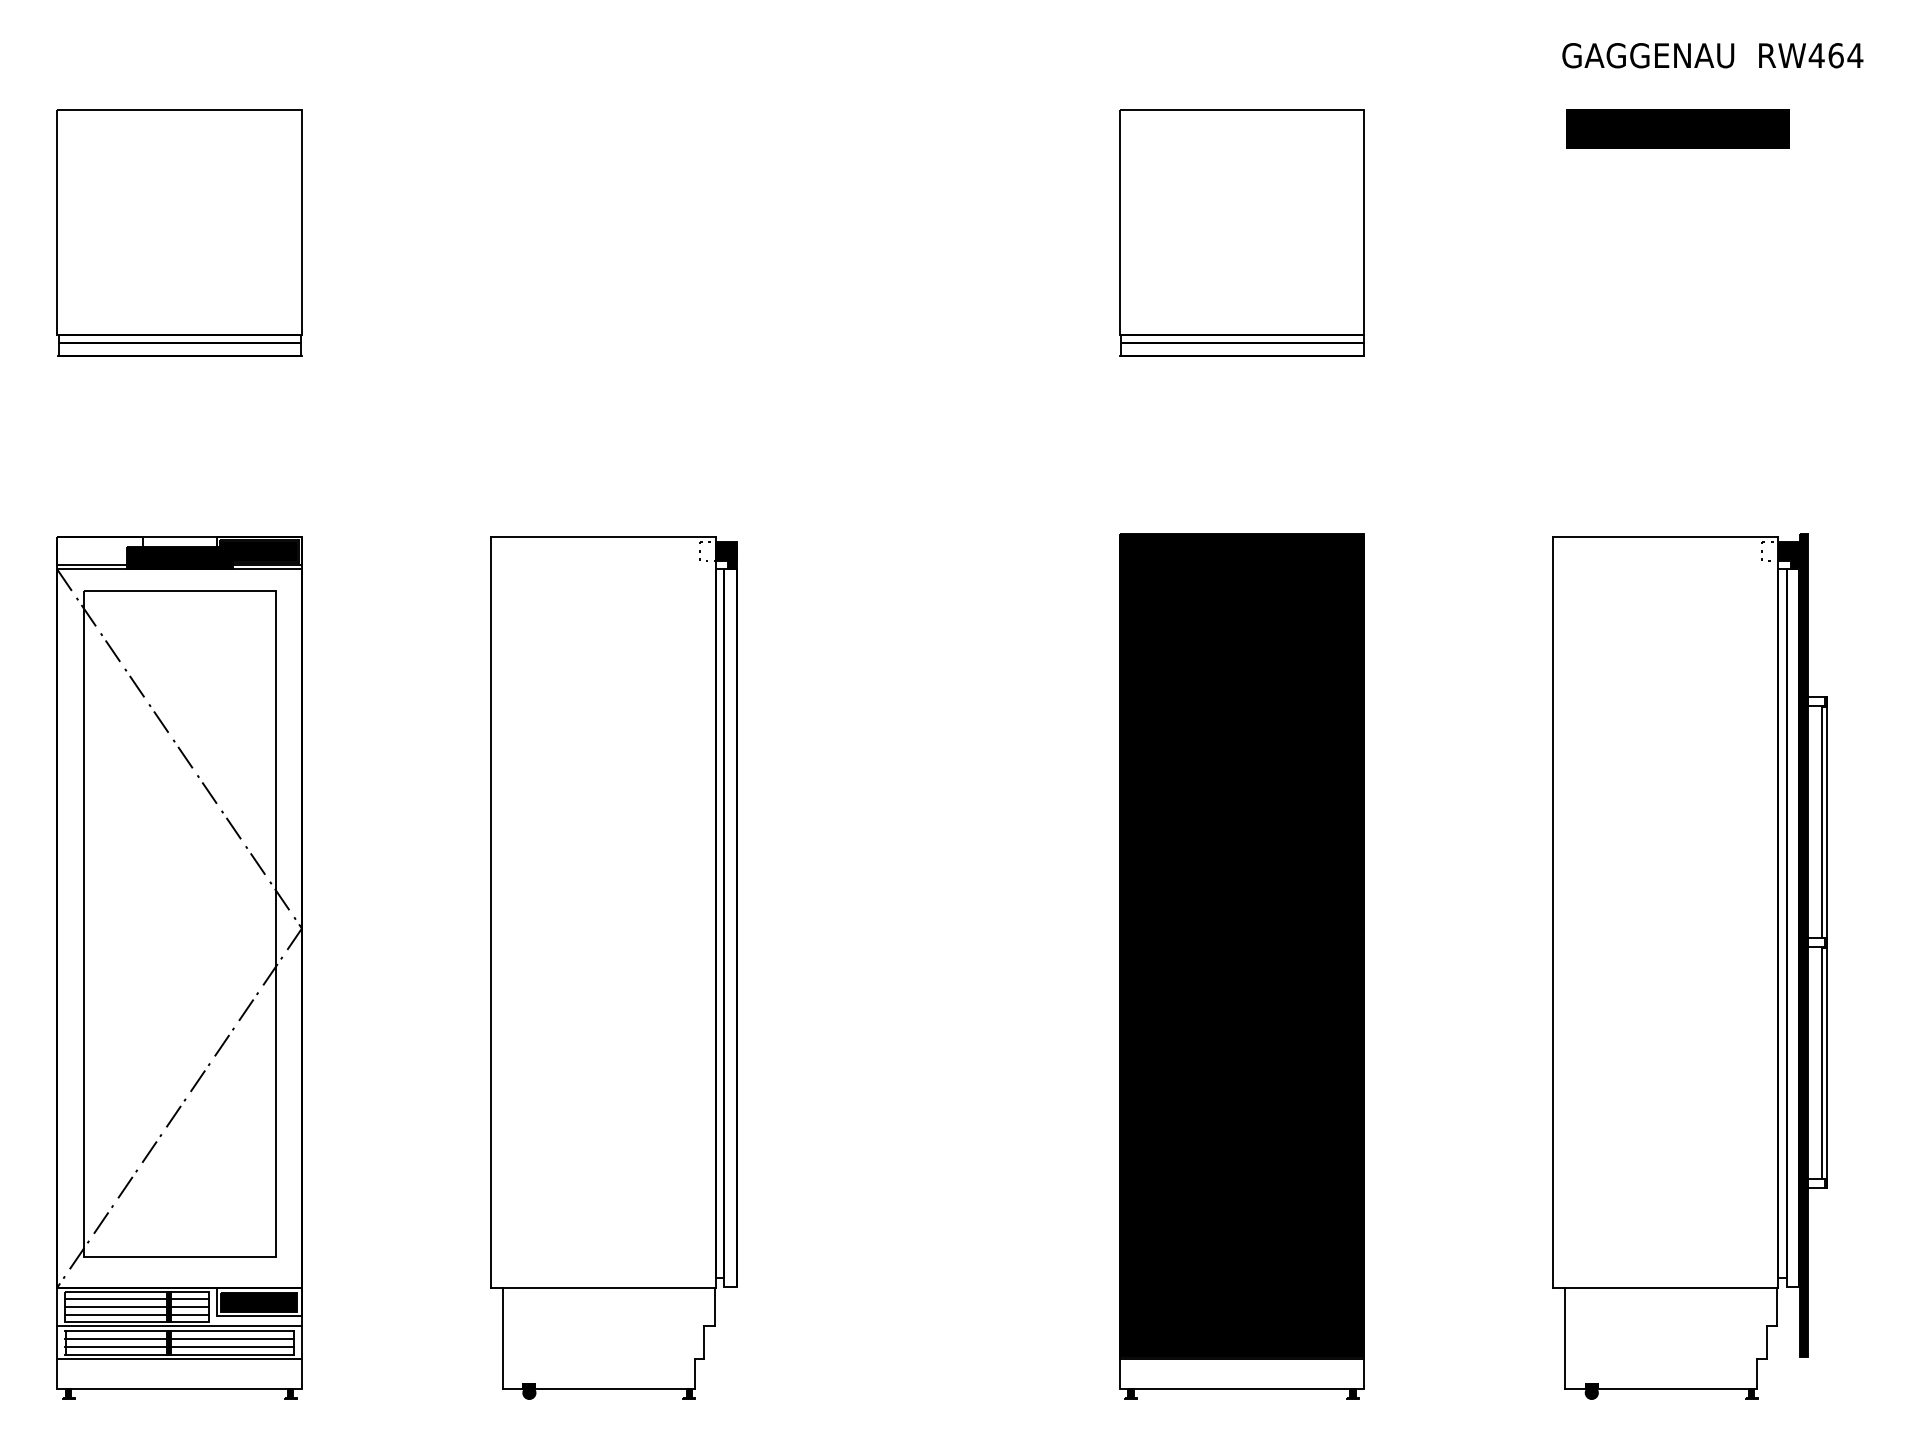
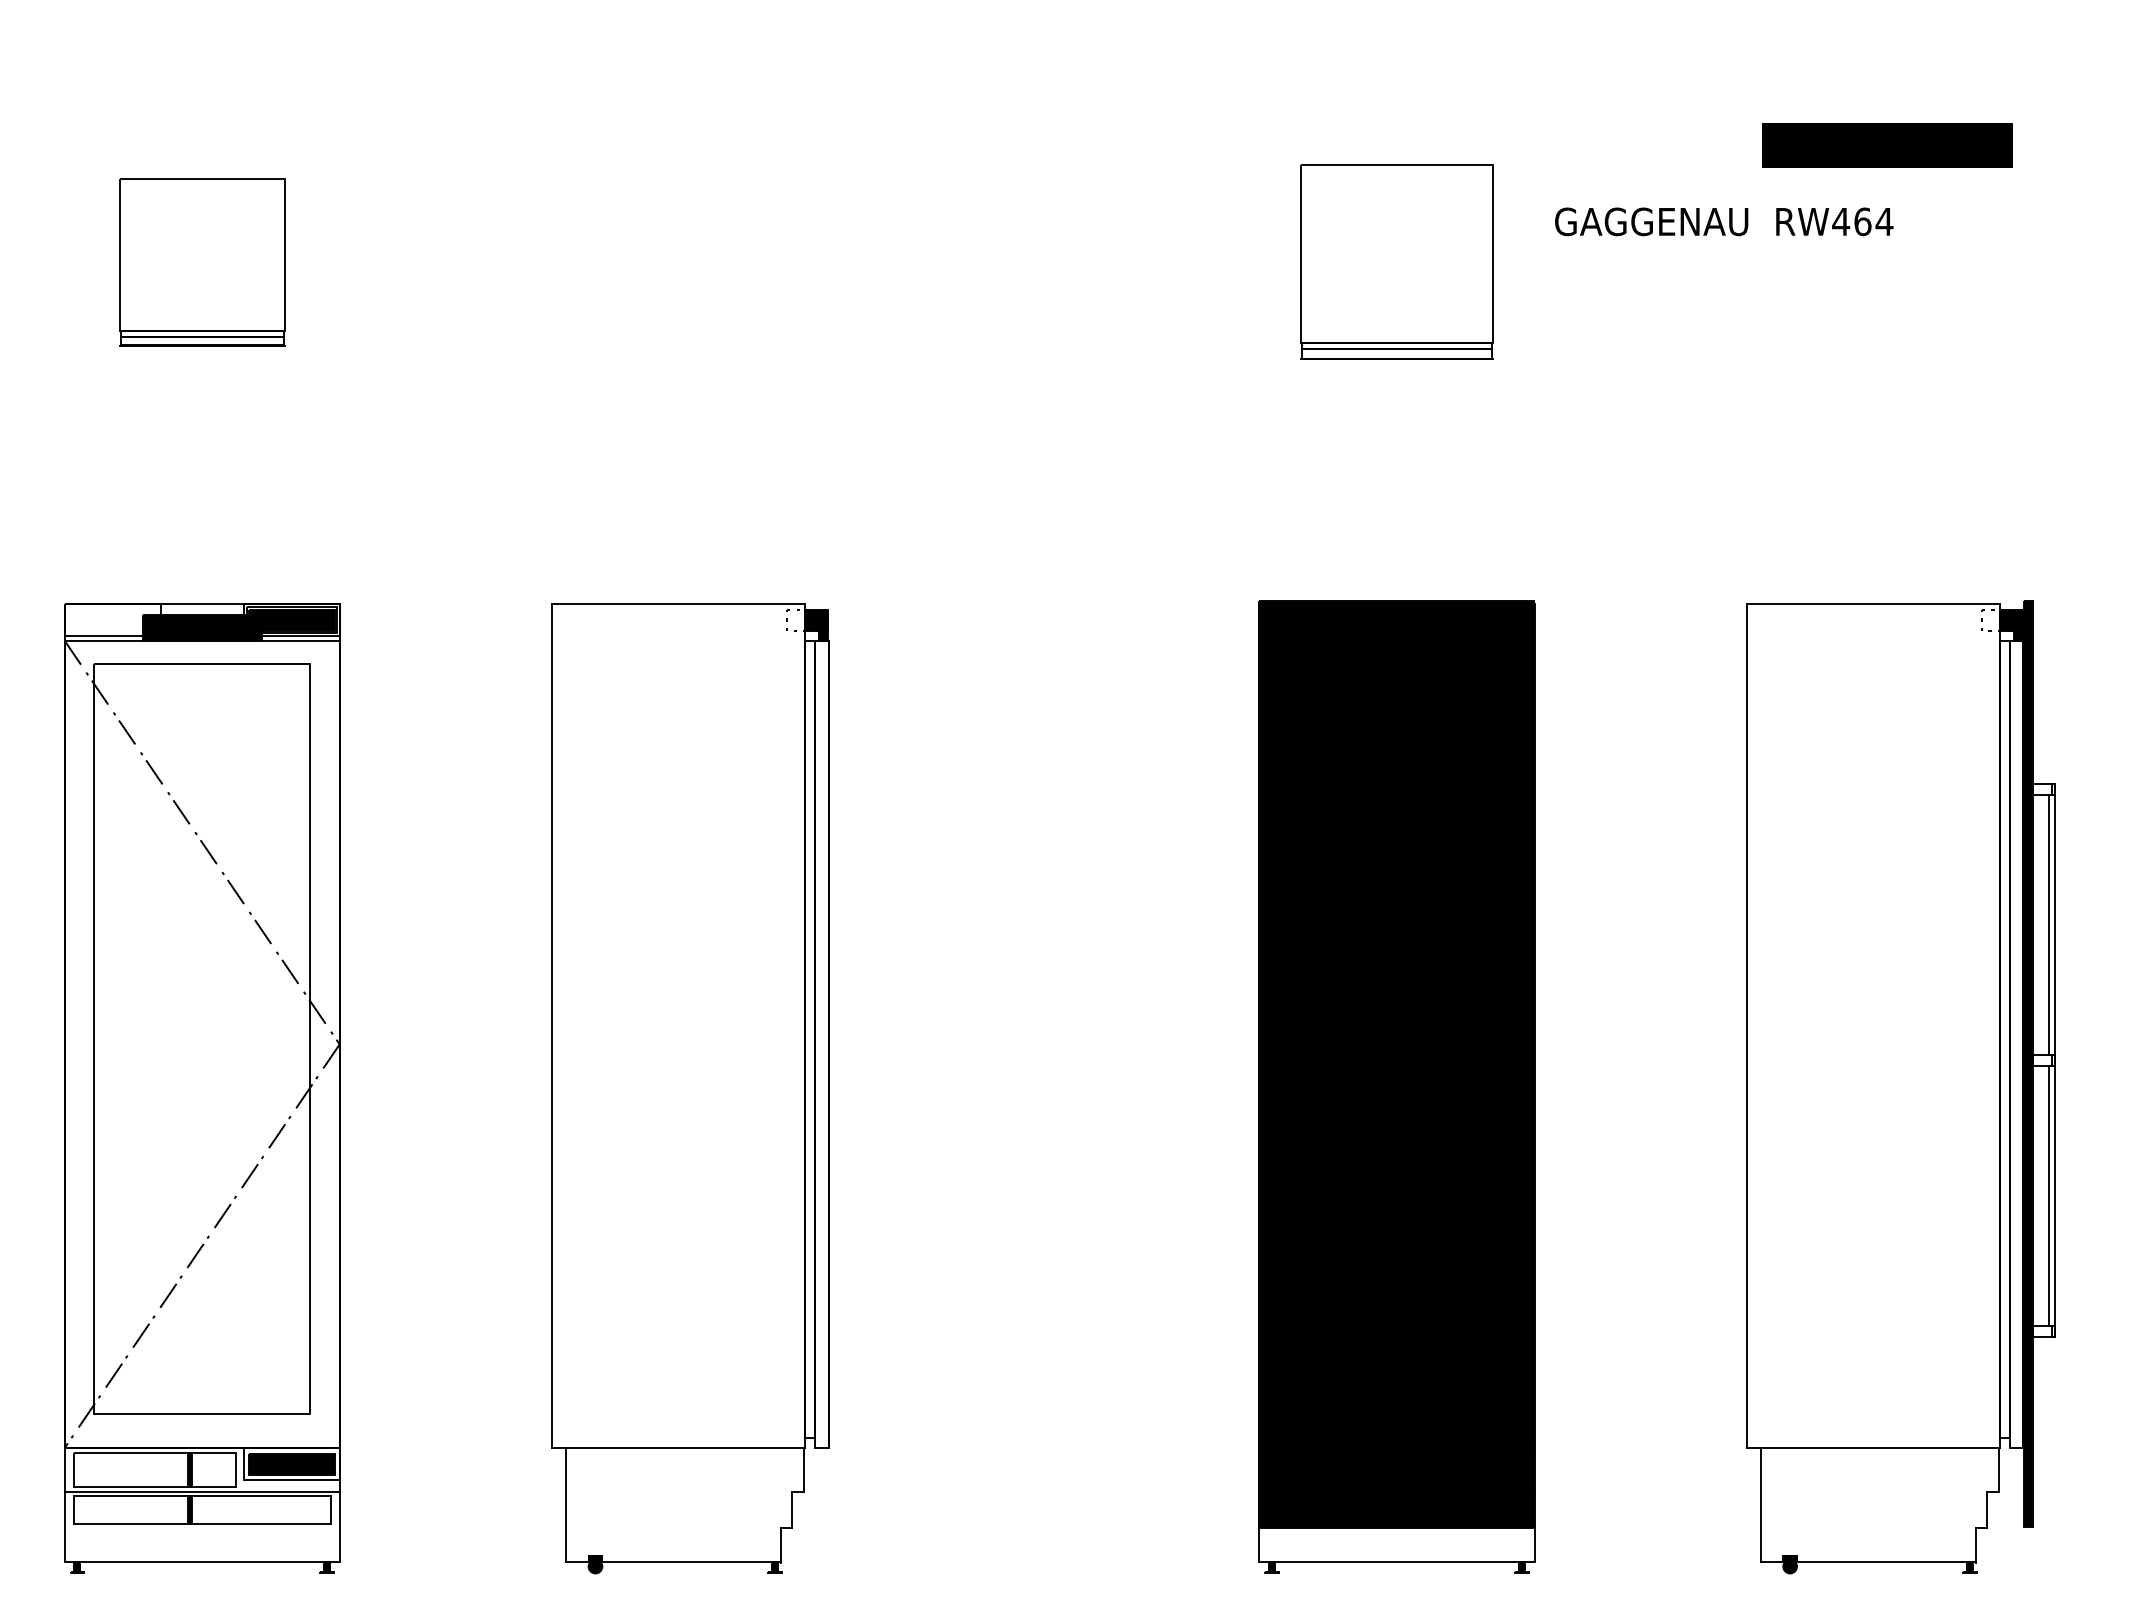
text: (1713, 55) -> (1724, 221), moved
part: (179, 233) -> (202, 262), size x0.6
part: (1241, 233) -> (1396, 262), size x0.7
line: (137, 1299) -> (154, 1461), removed
line: (137, 1306) -> (154, 1469), removed
line: (137, 1314) -> (154, 1478), removed
line: (179, 1338) -> (201, 1505), removed
line: (179, 1346) -> (201, 1514), removed
line: (179, 1359) -> (201, 1528), removed

